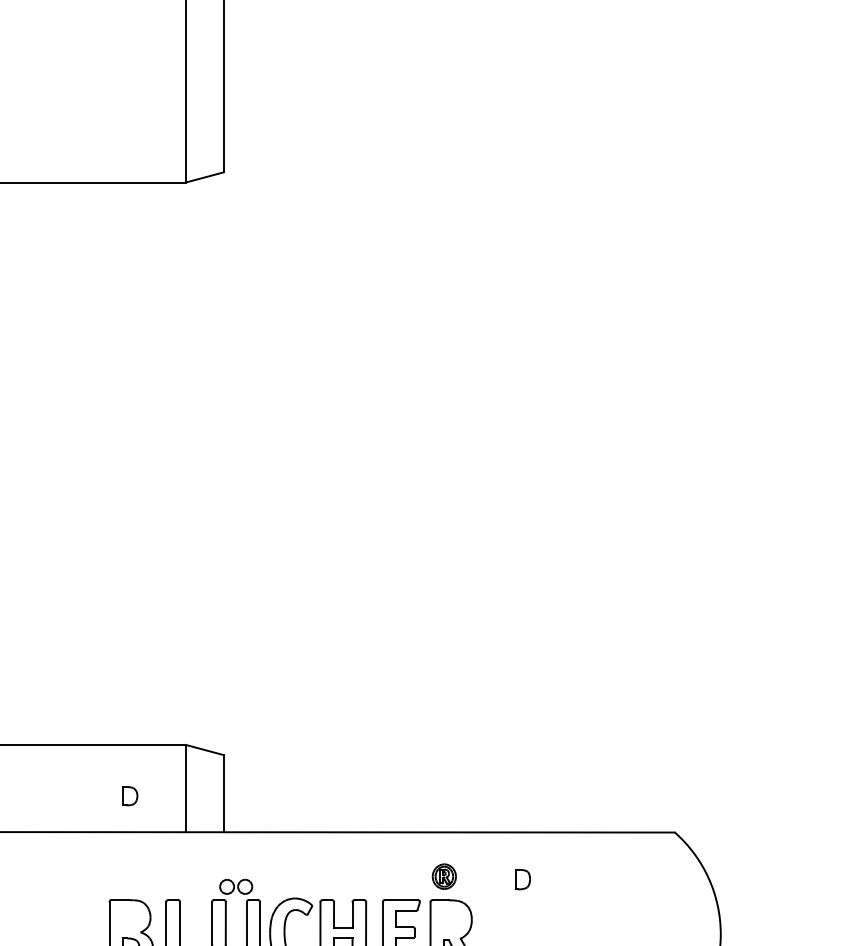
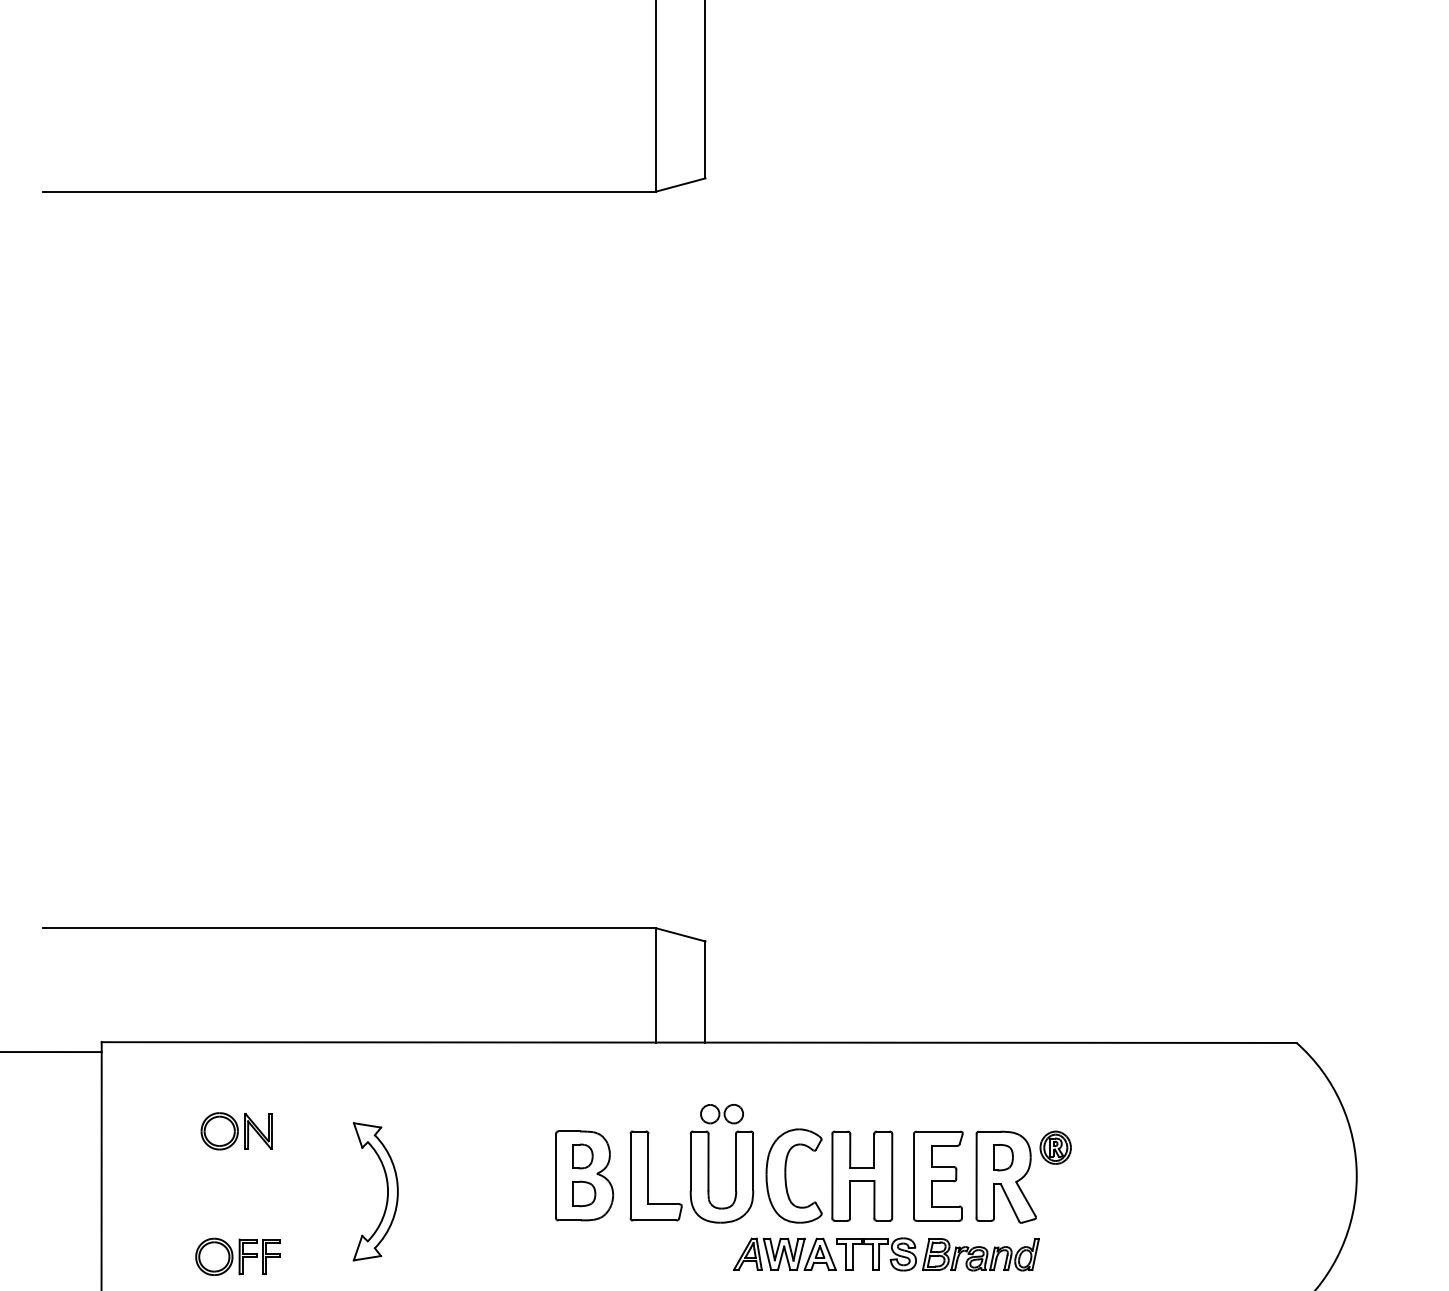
part: (129, 796) -> (582, 1156), moved
part: (444, 876) -> (1055, 1147), moved
part: (522, 879) -> (1003, 1157), moved

